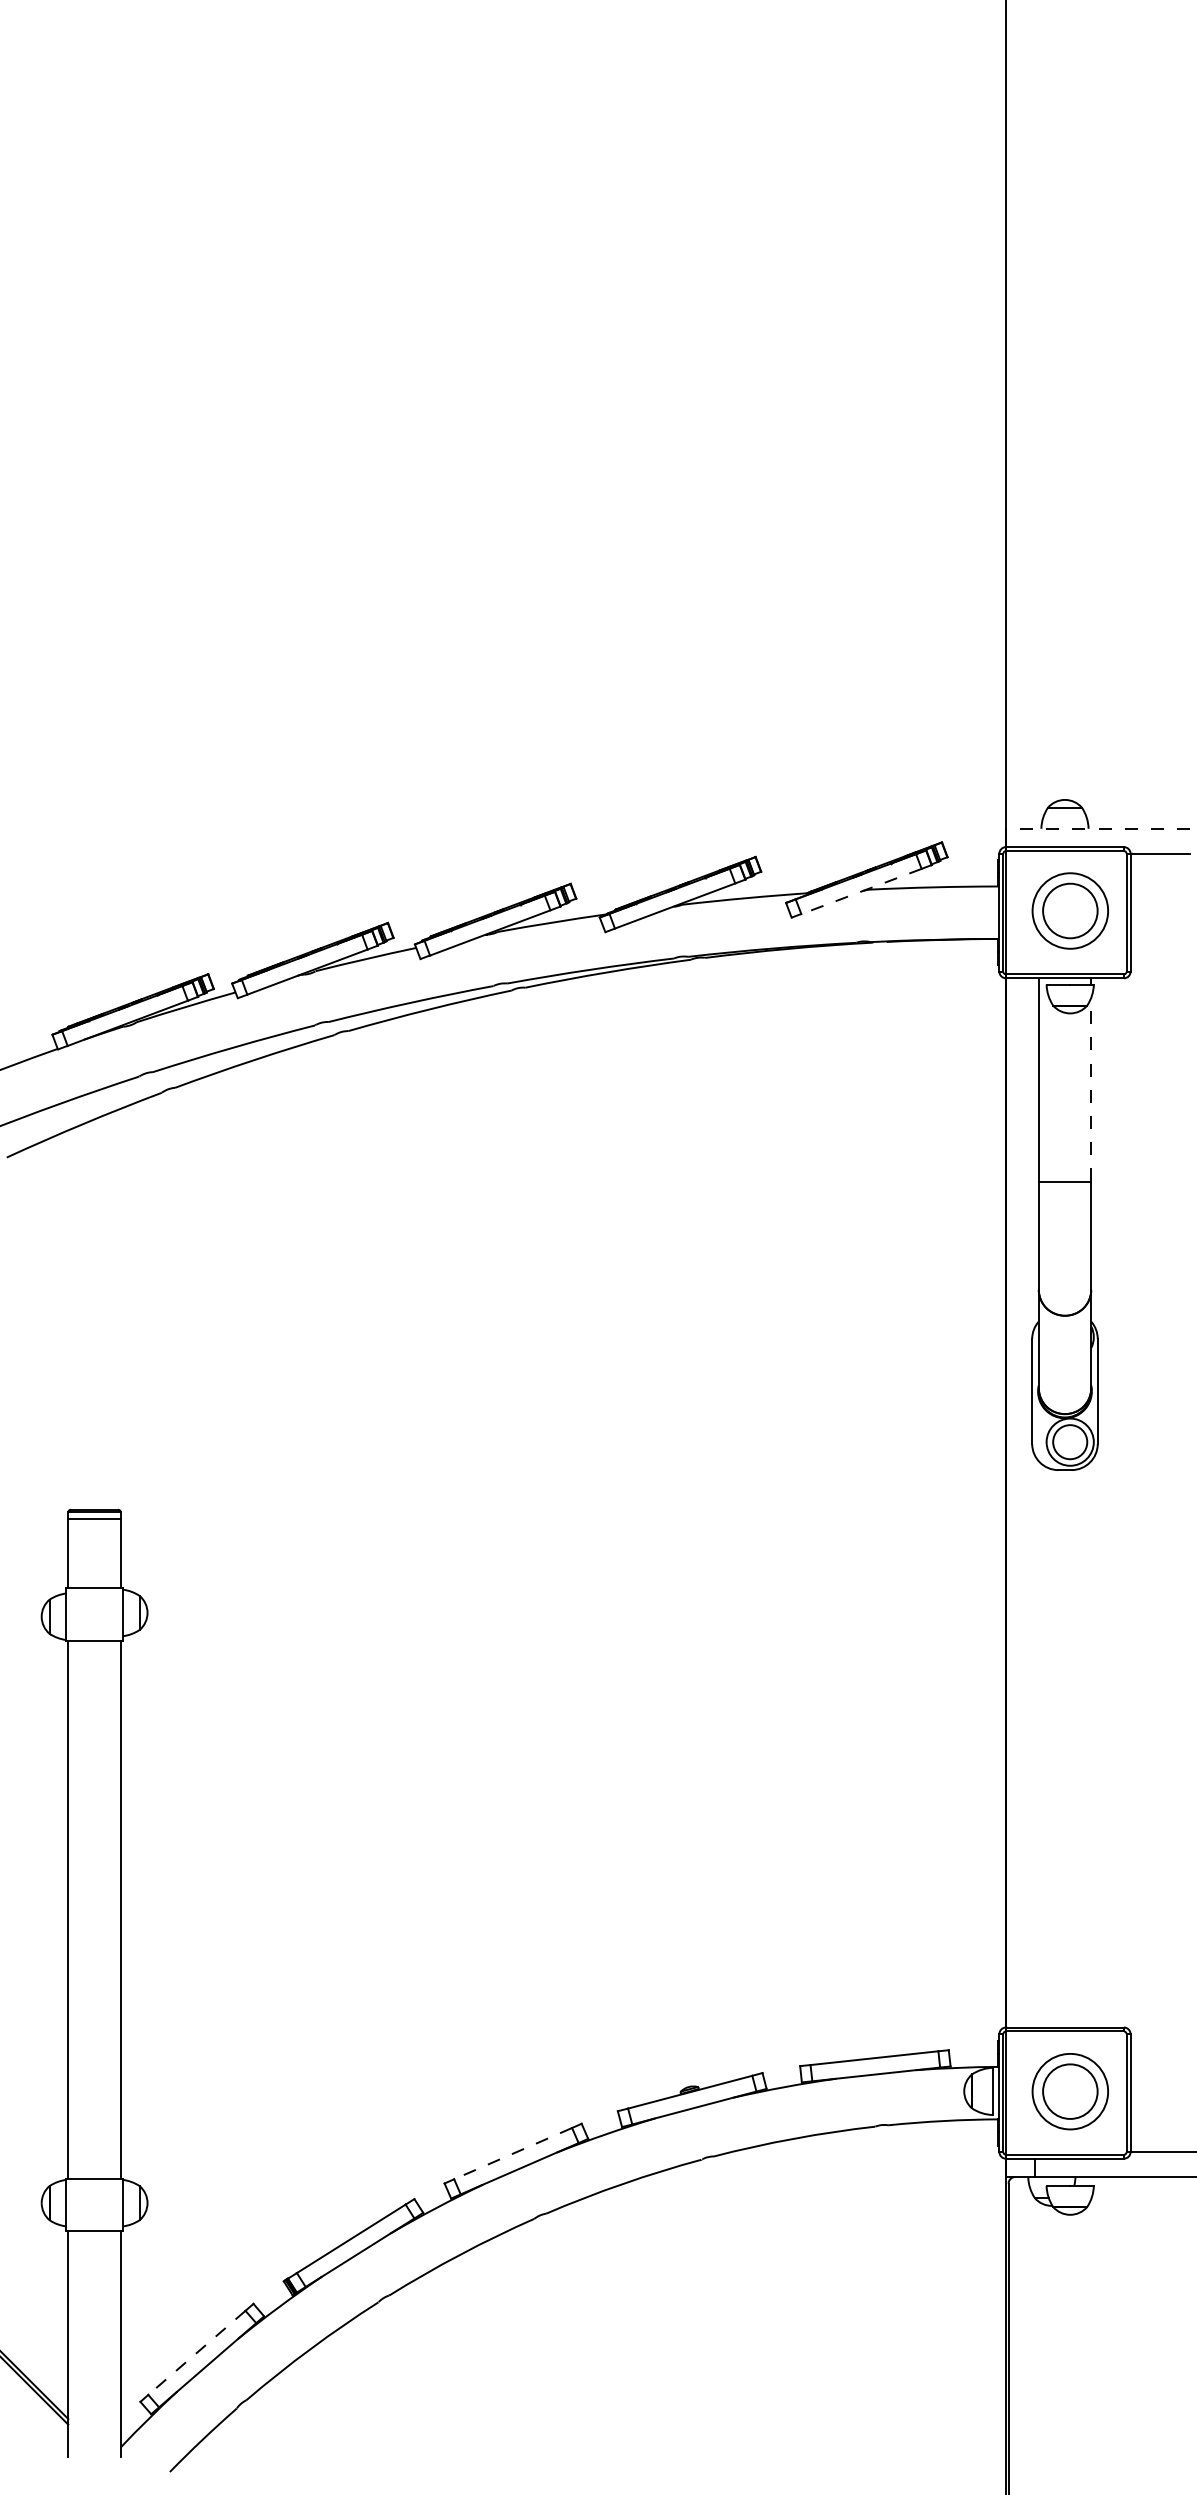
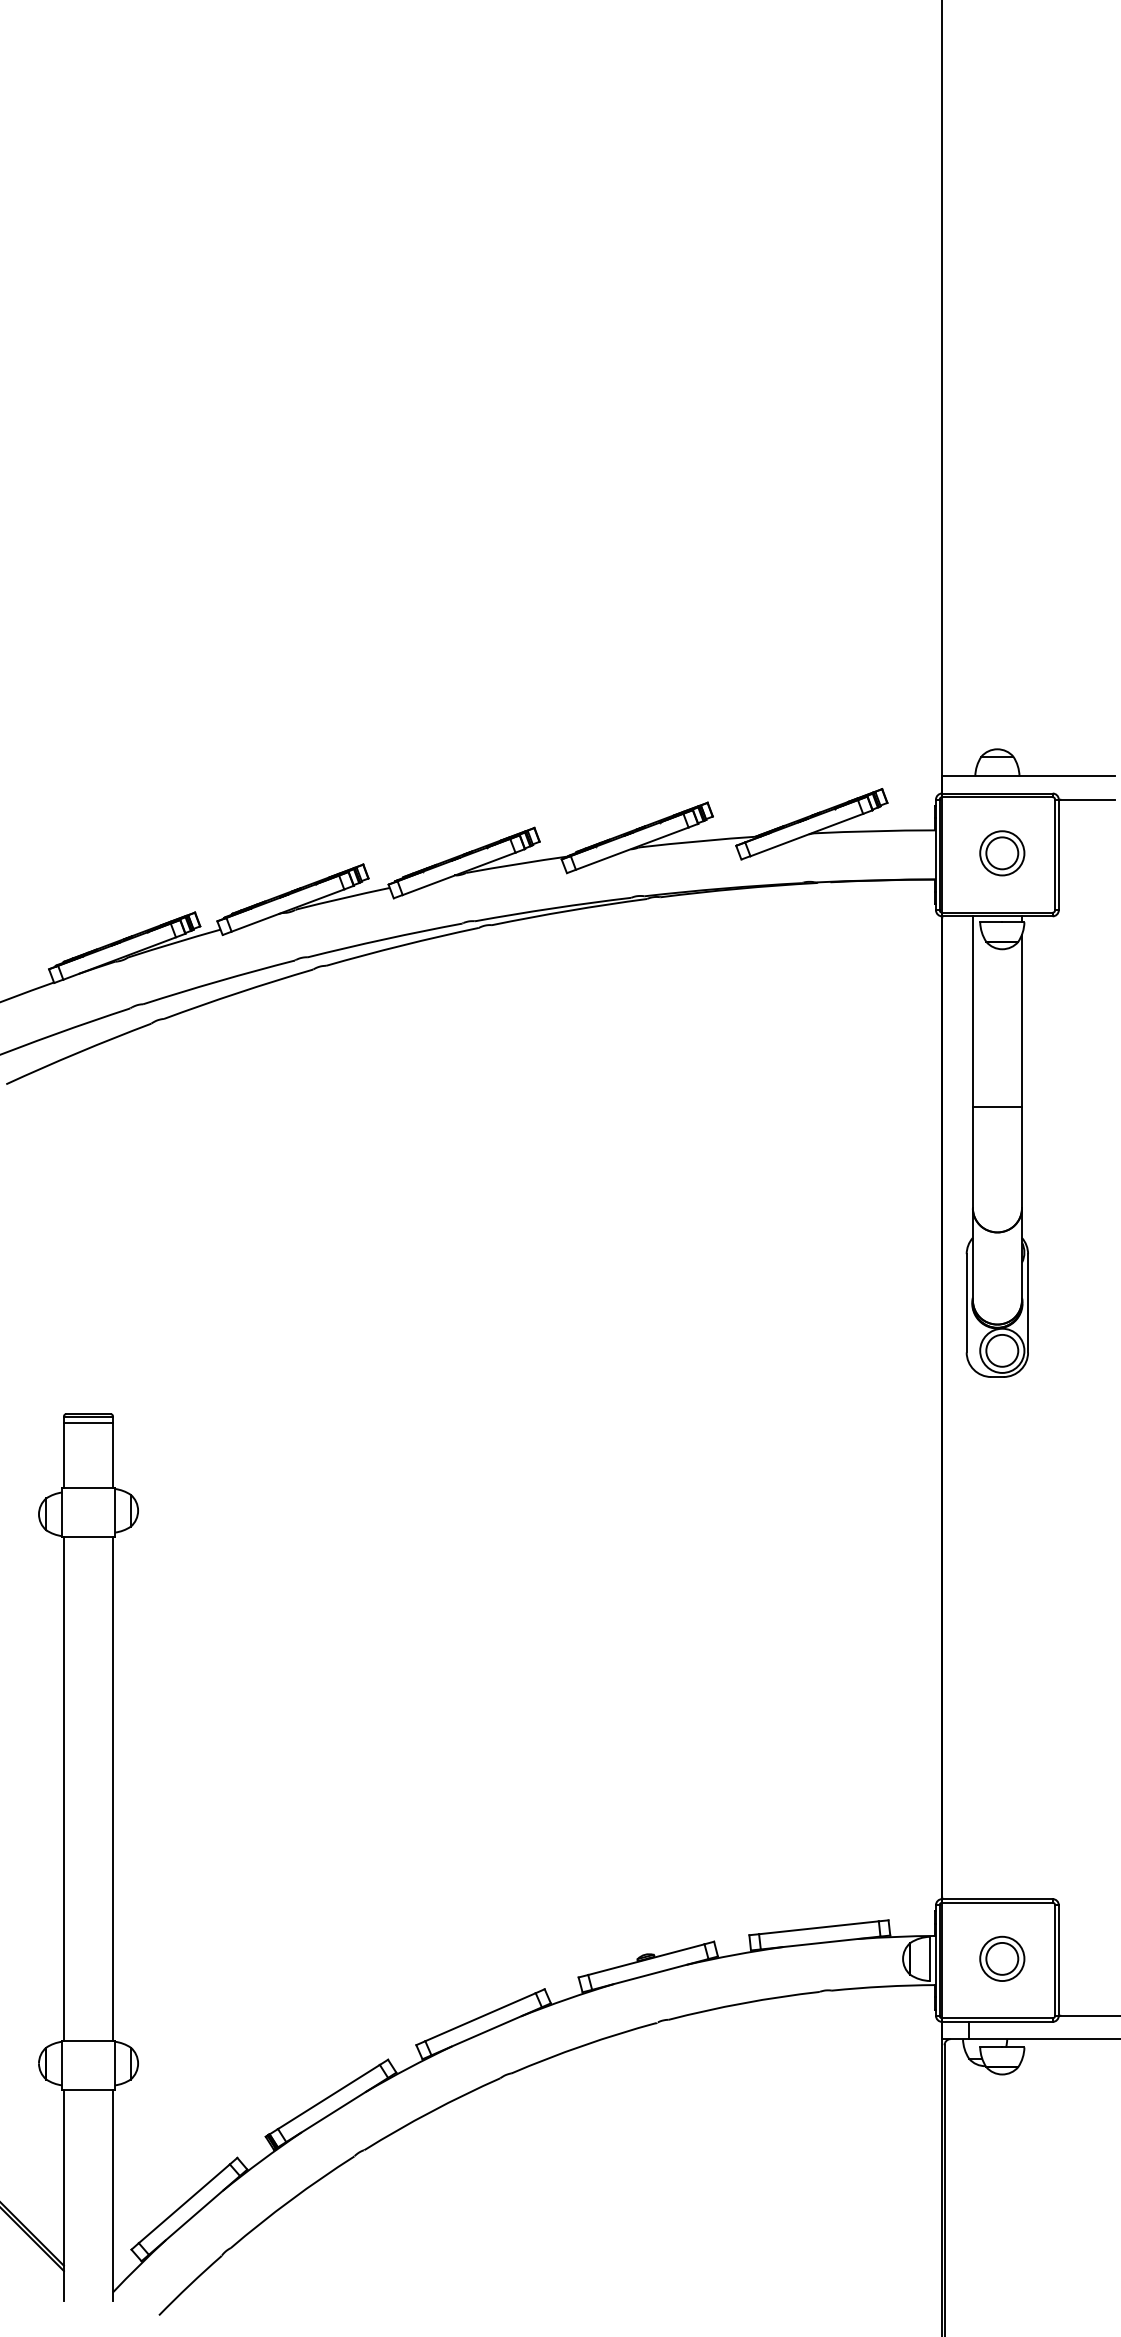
line: (1097, 828) -> (1027, 776), dashed -> solid
line: (861, 891) -> (806, 835), dashed -> solid
part: (1069, 910) -> (1001, 852), size x0.62
line: (1091, 1089) -> (1022, 1020), dashed -> solid
part: (1069, 2090) -> (1001, 1958), size x0.62
line: (512, 2153) -> (479, 2017), dashed -> solid
line: (196, 2353) -> (183, 2204), dashed -> solid

